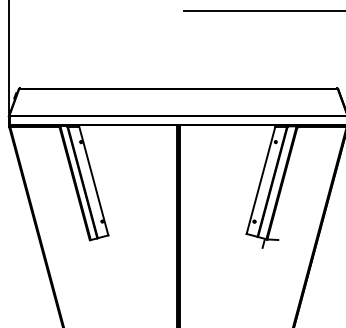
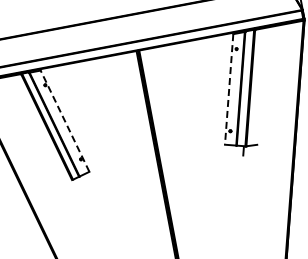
line: (93, 180) -> (64, 120), solid -> dashed
line: (260, 180) -> (228, 89), solid -> dashed

